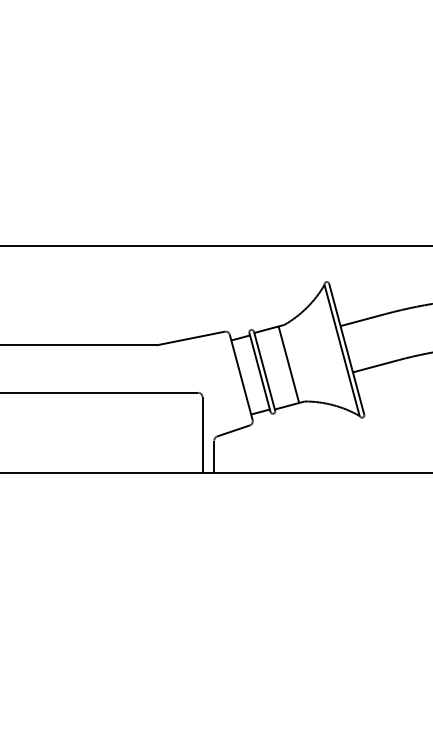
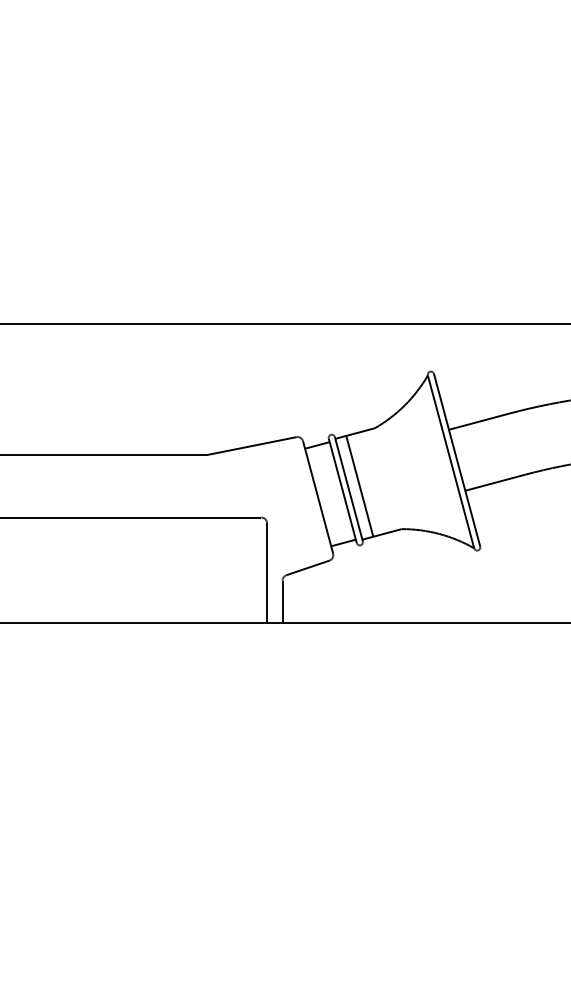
line: (288, 364) -> (359, 486), moved

